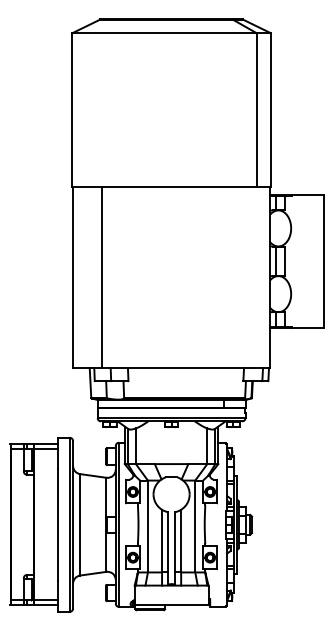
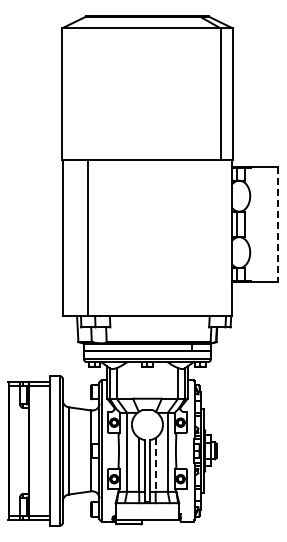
line: (324, 261) -> (278, 224), solid -> dashed
line: (180, 540) -> (155, 464), solid -> dashed

